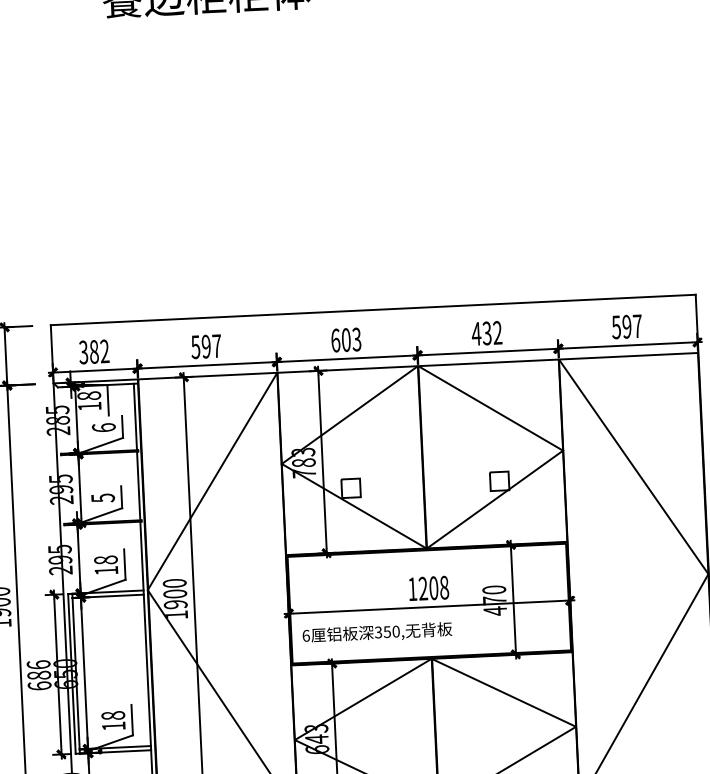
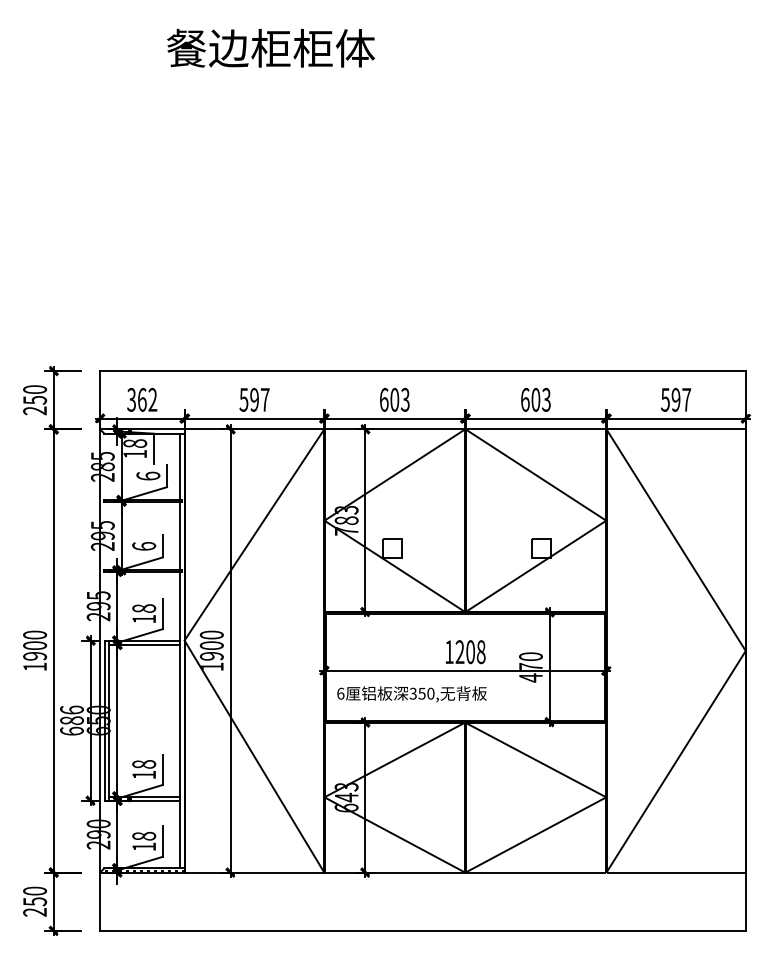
text: (486, 333) -> (535, 399), 432 -> 603
text: (94, 351) -> (142, 399), 382 -> 362
text: (103, 498) -> (144, 546), 5 -> 6

